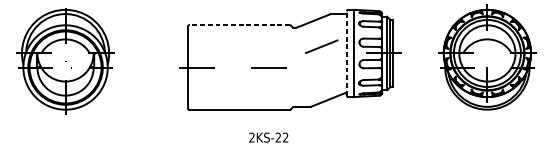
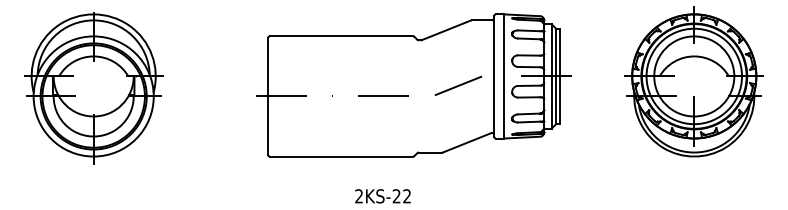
line: (239, 25) -> (341, 36), dashed -> solid
line: (321, 46) -> (458, 85), moved
line: (347, 52) -> (494, 75), dashed -> solid

